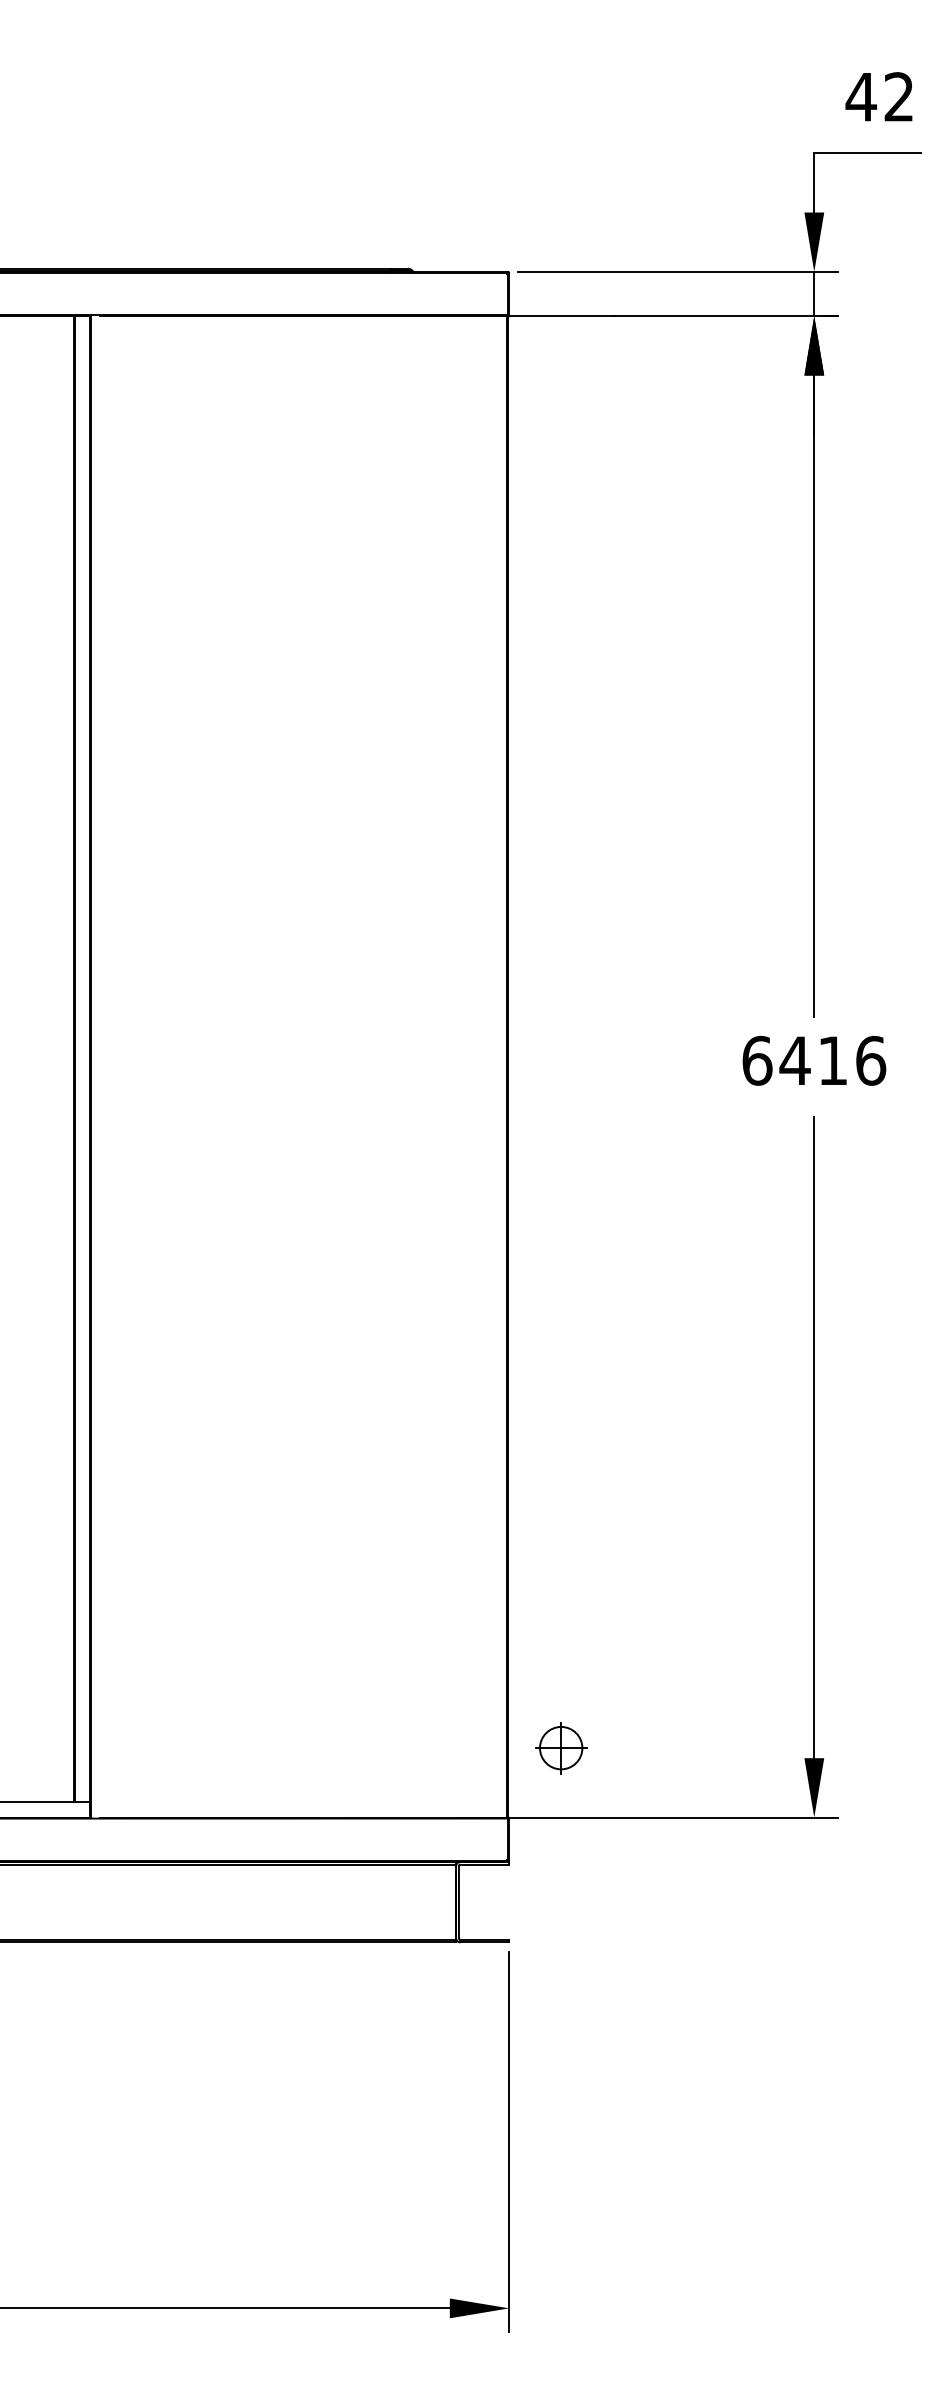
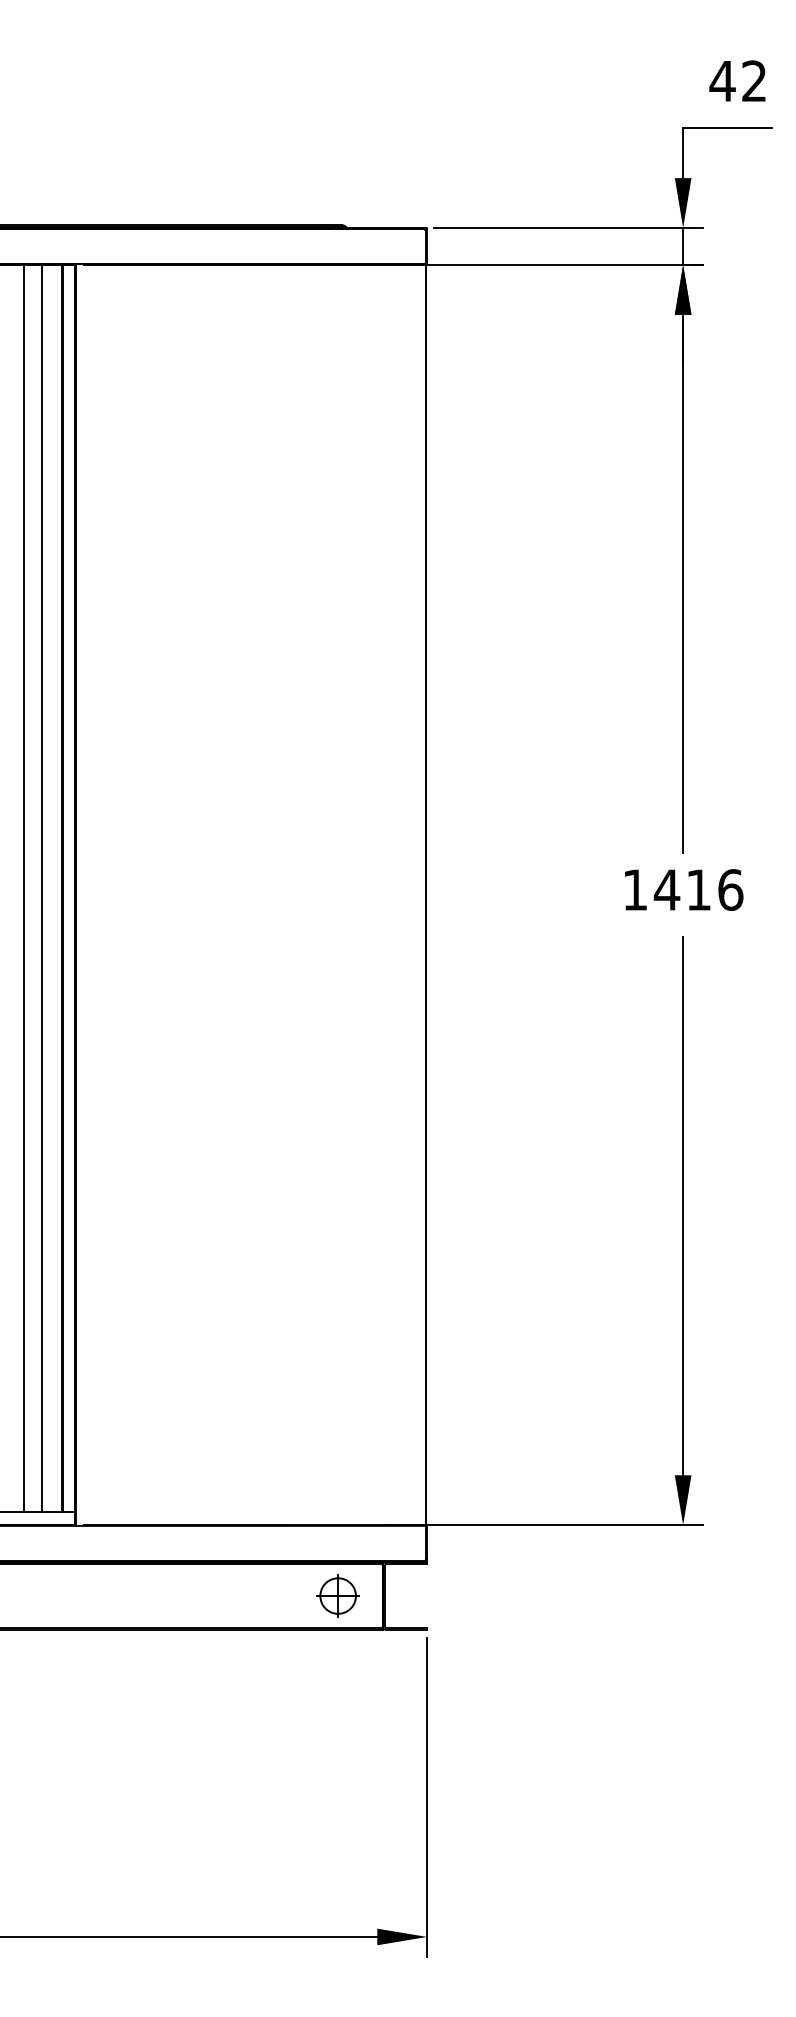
line: (28, 1058) -> (23, 888), added
line: (50, 1058) -> (42, 888), added
text: (757, 1060) -> (635, 889), 6416 -> 1416
part: (561, 1748) -> (338, 1596), moved

